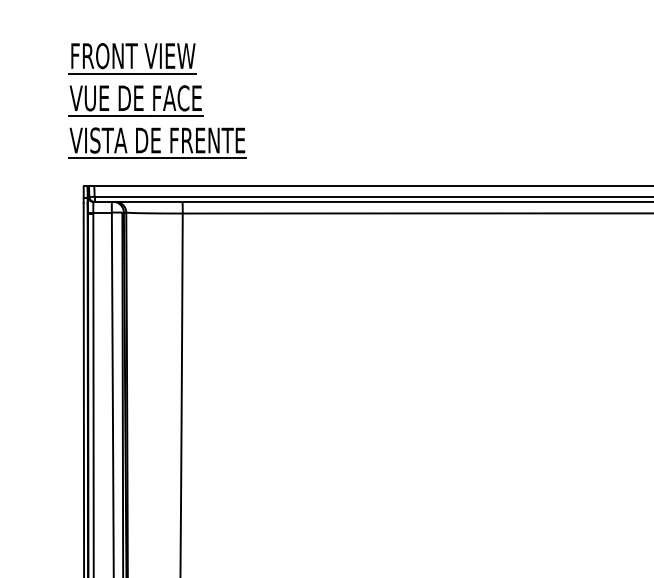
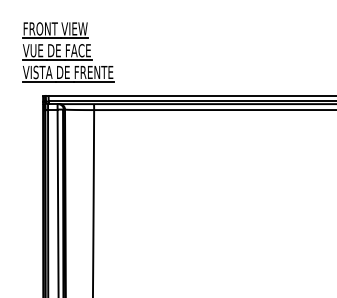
part: (158, 101) -> (68, 52), moved

